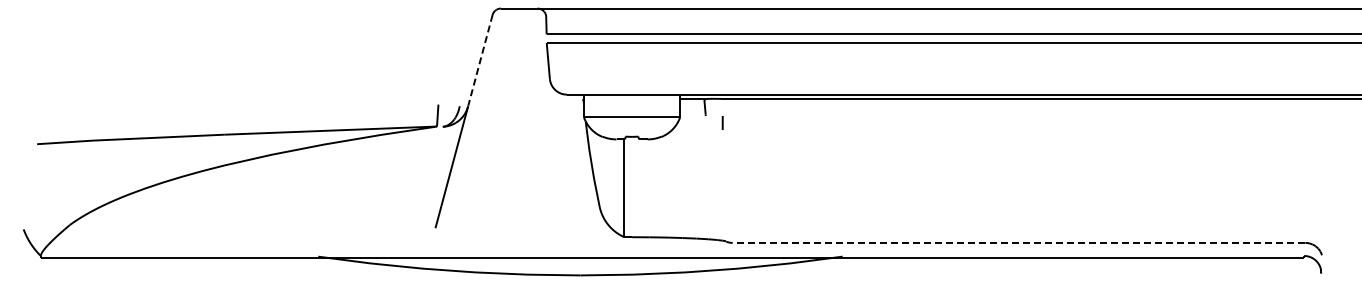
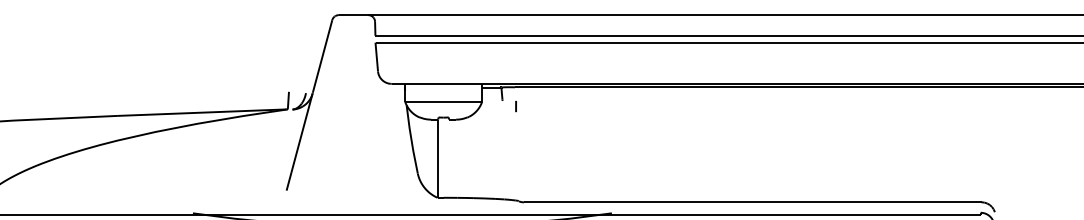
line: (480, 60) -> (322, 56), dashed -> solid
line: (1018, 242) -> (752, 202), dashed -> solid

